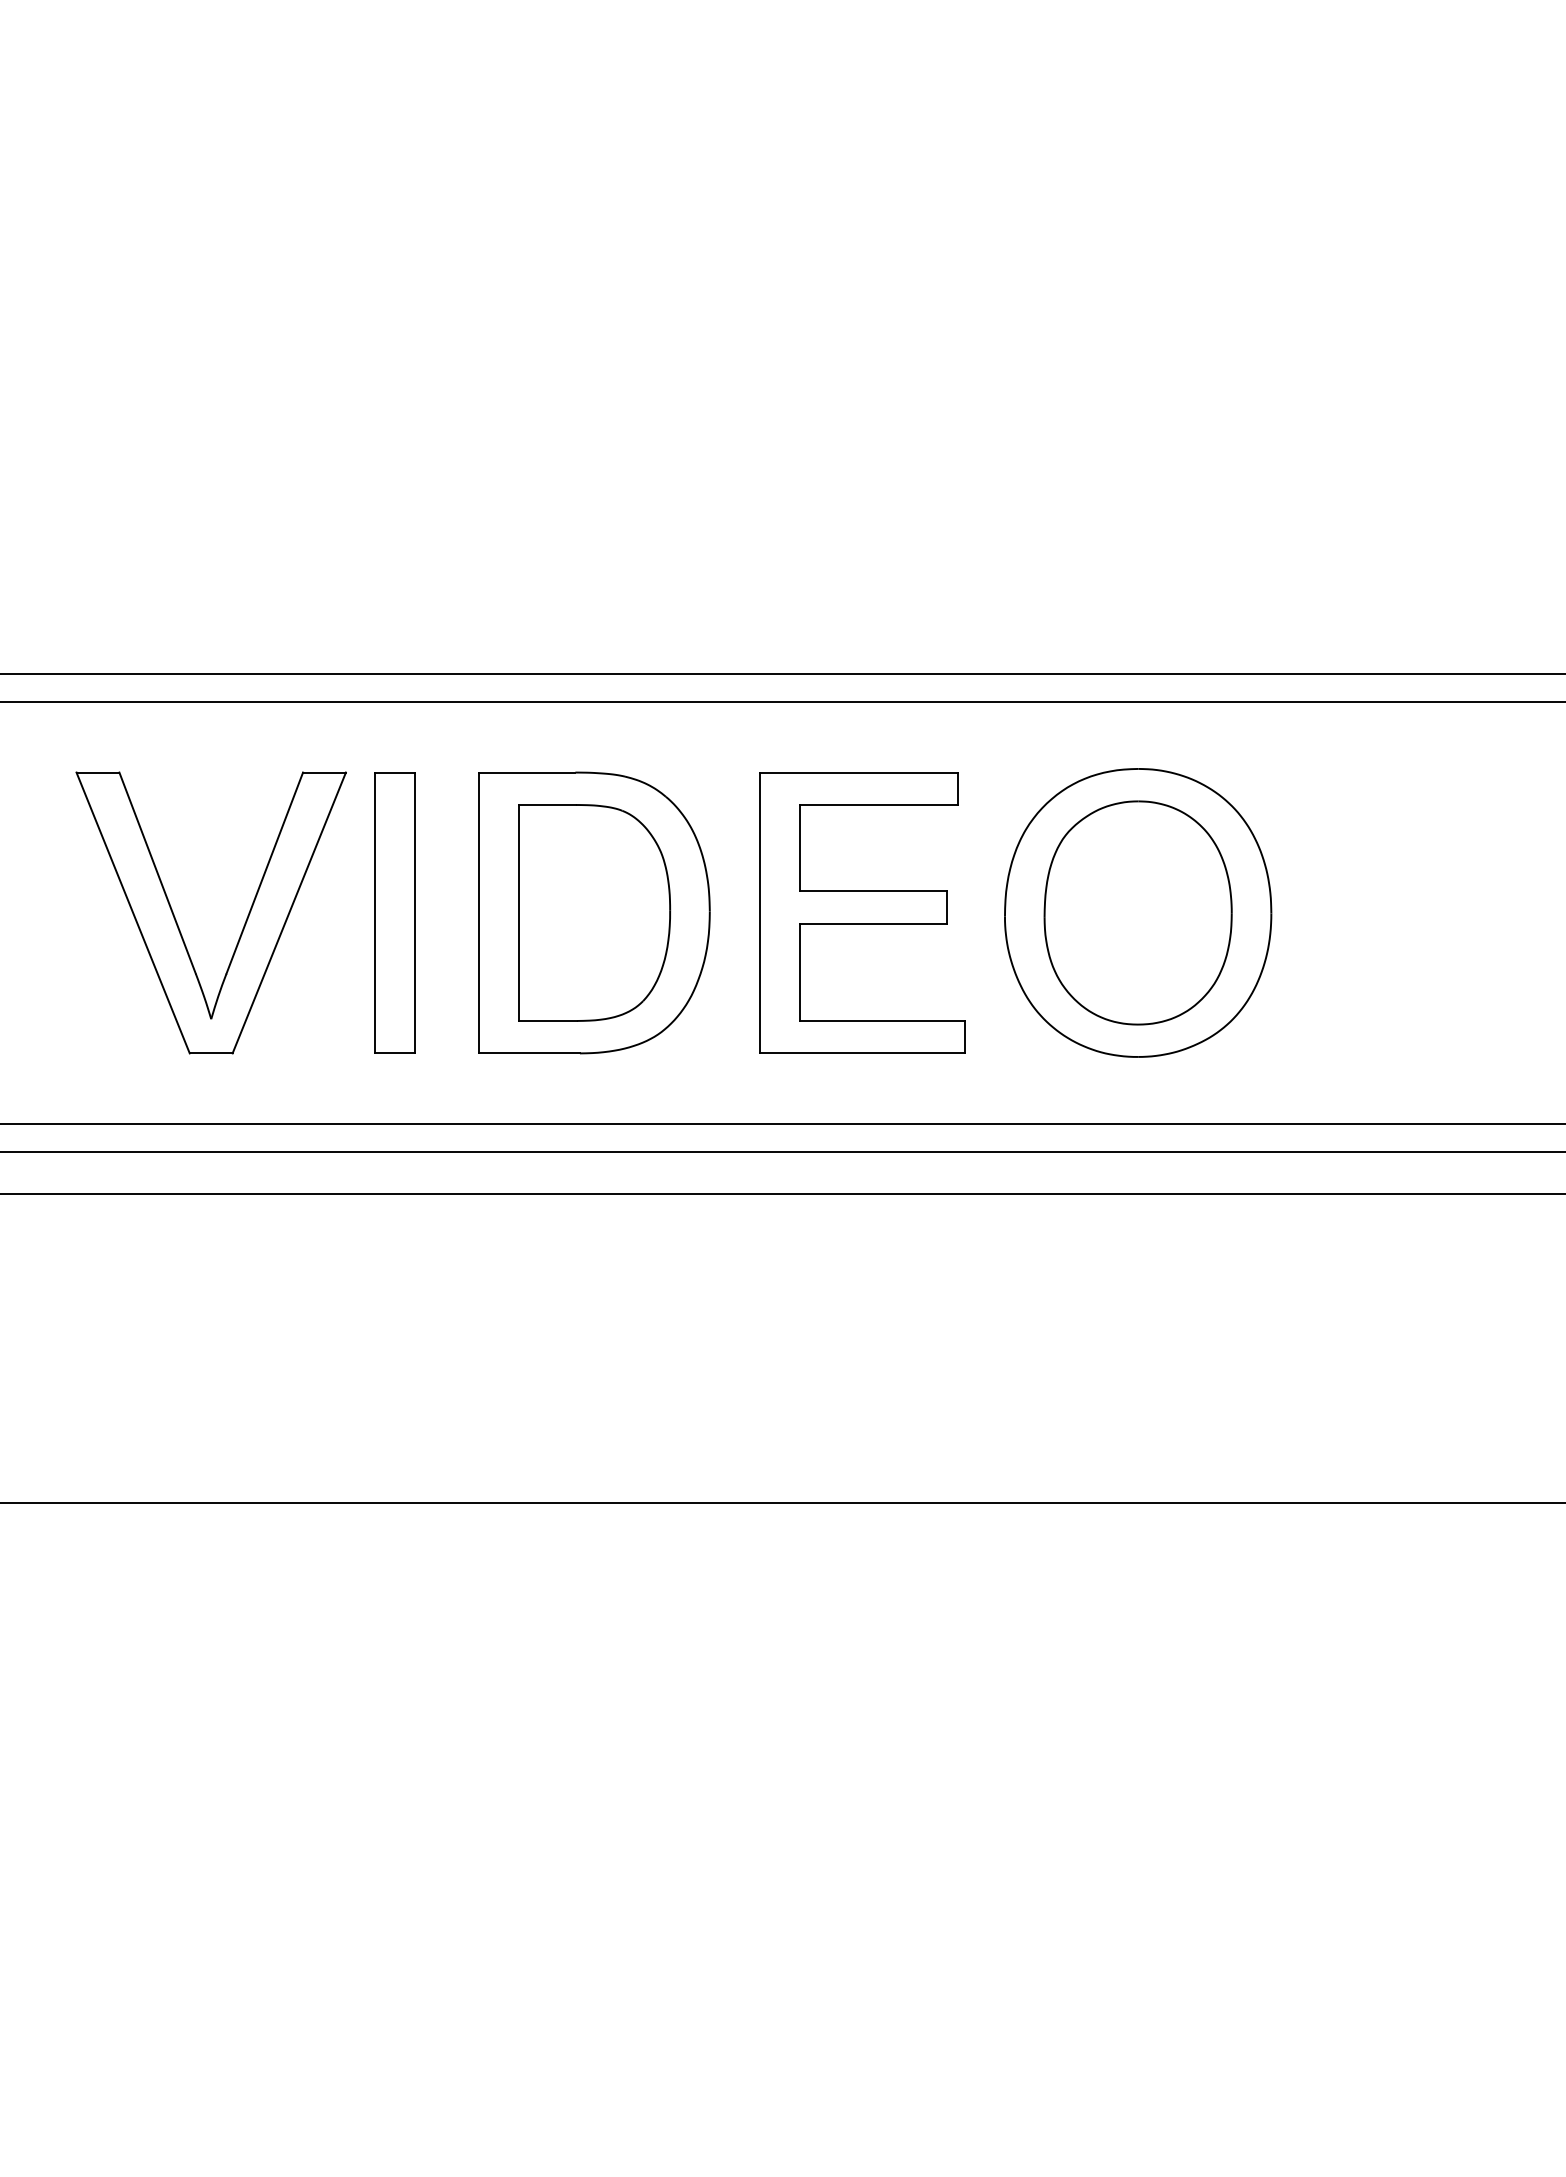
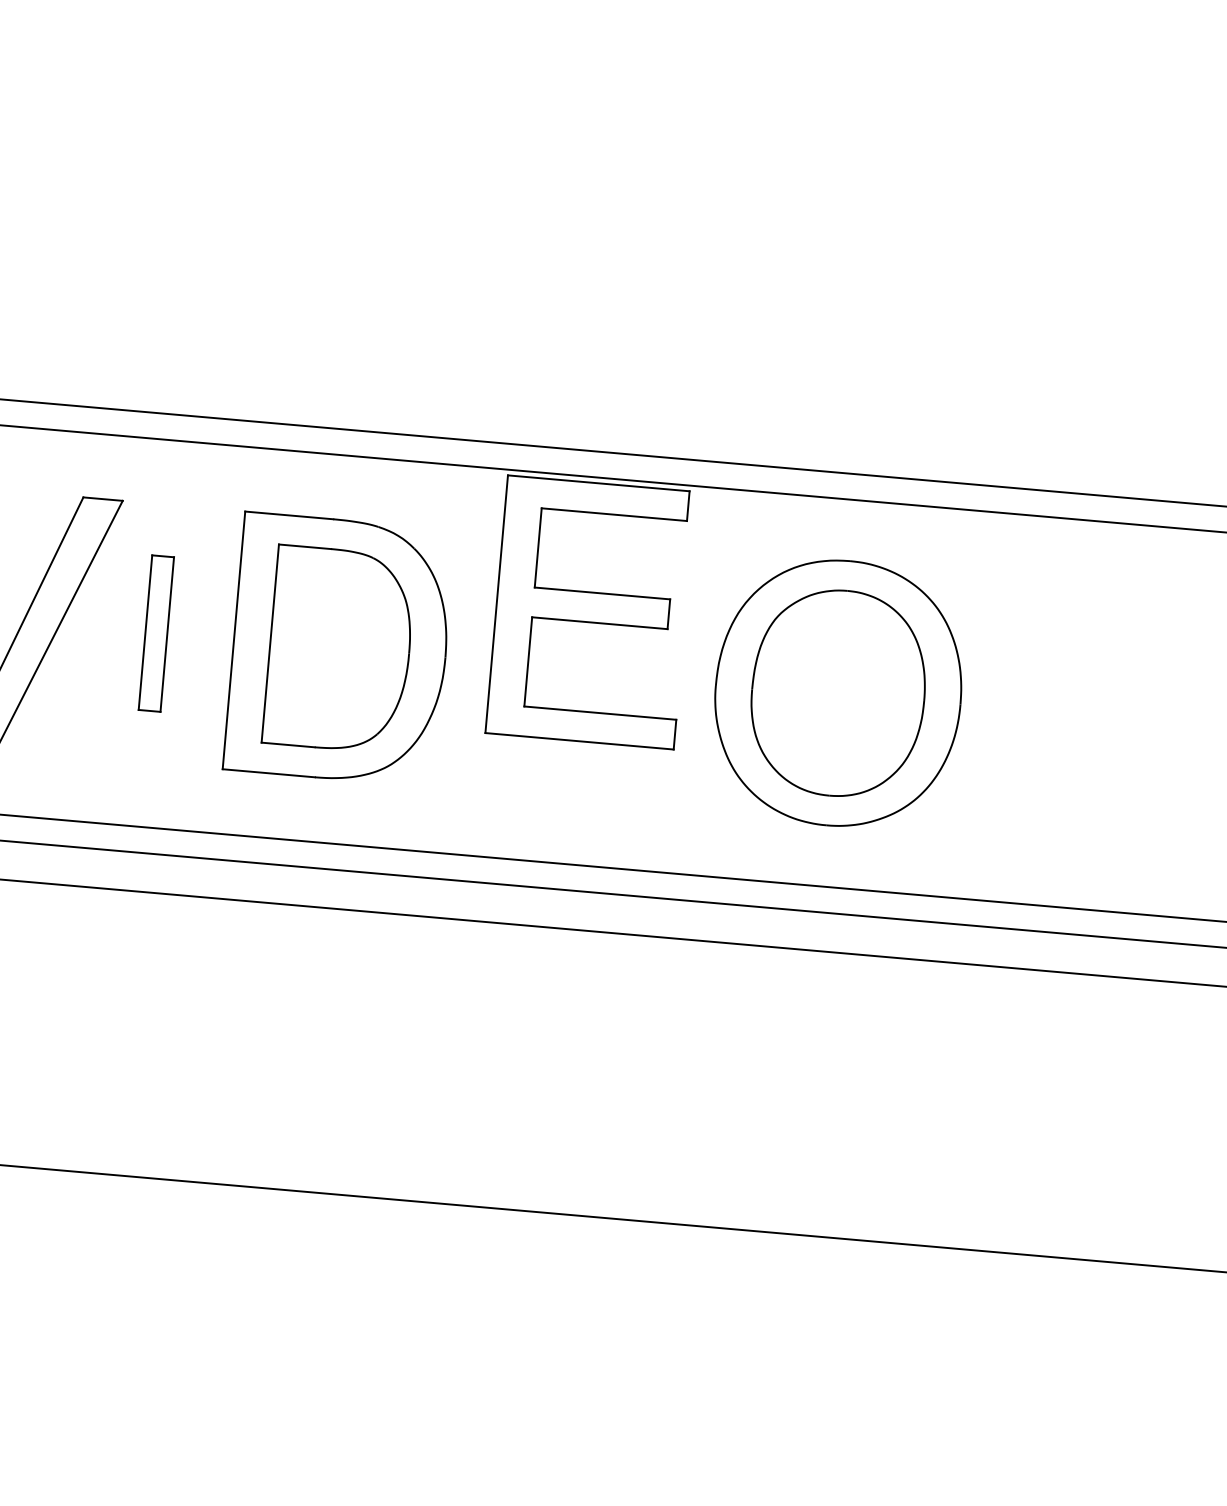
part: (394, 912) -> (156, 633), size x0.6
part: (862, 912) -> (590, 611), moved

